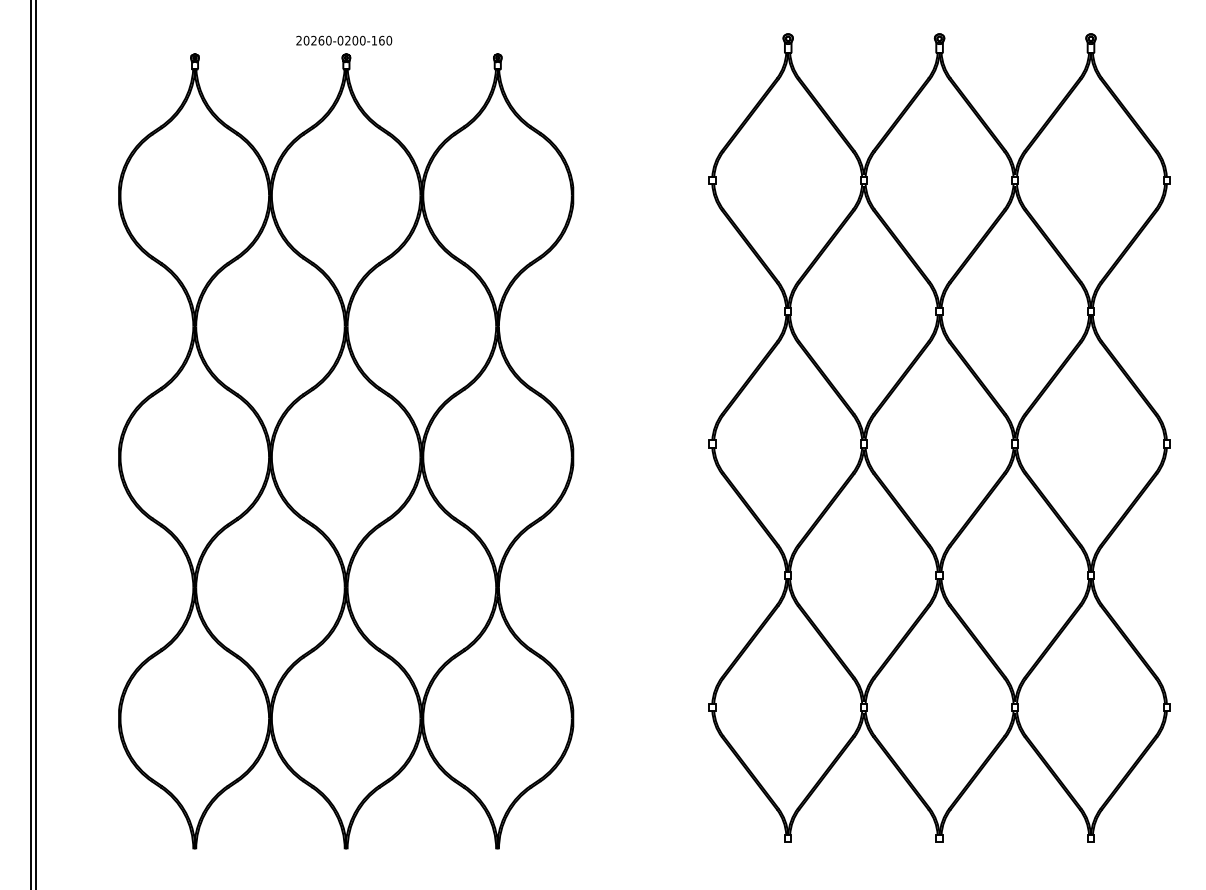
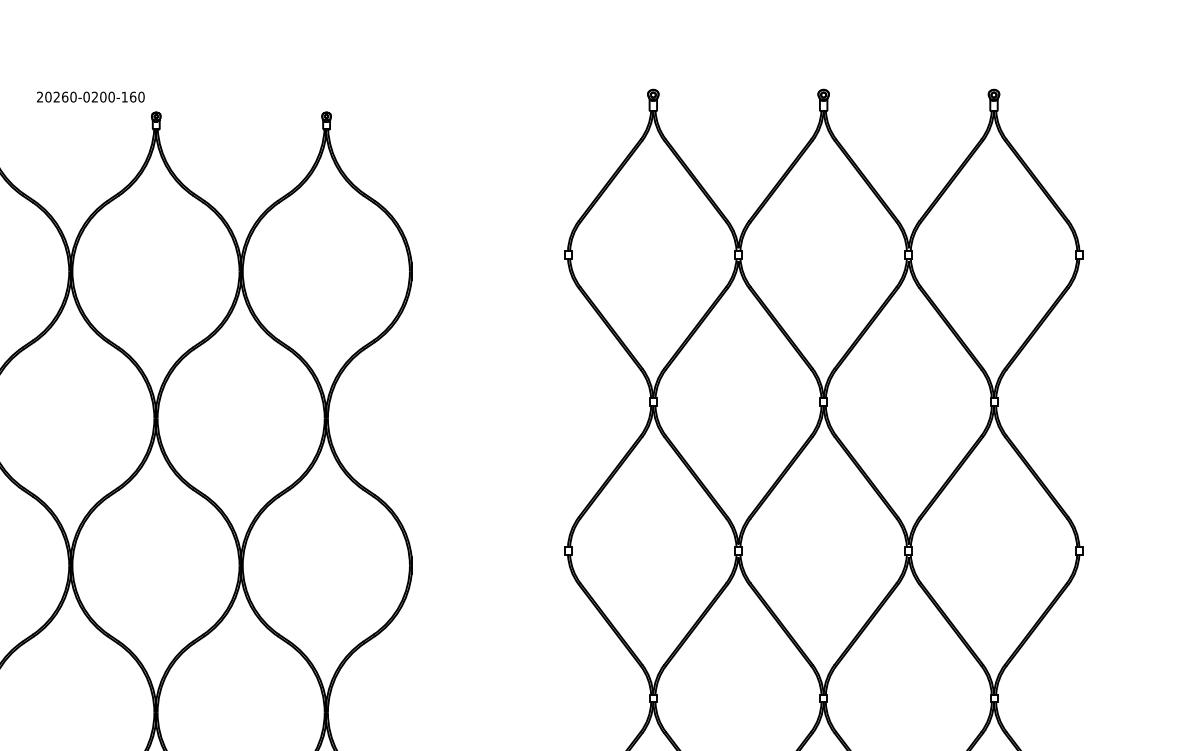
text: (344, 40) -> (91, 96), moved

